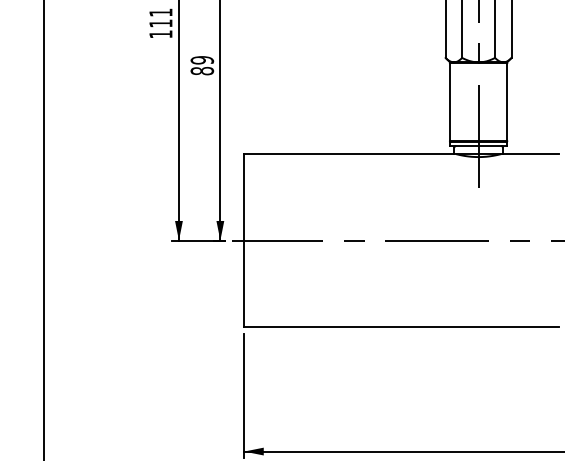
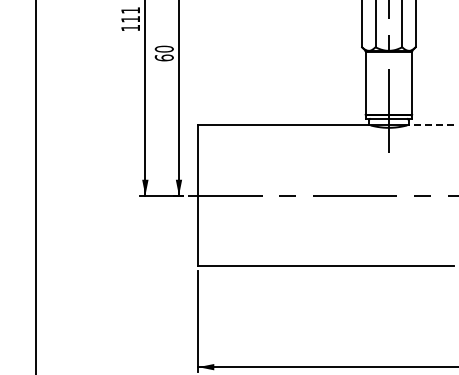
text: (201, 65) -> (163, 53), 89 -> 60
line: (531, 154) -> (431, 125), solid -> dashed

